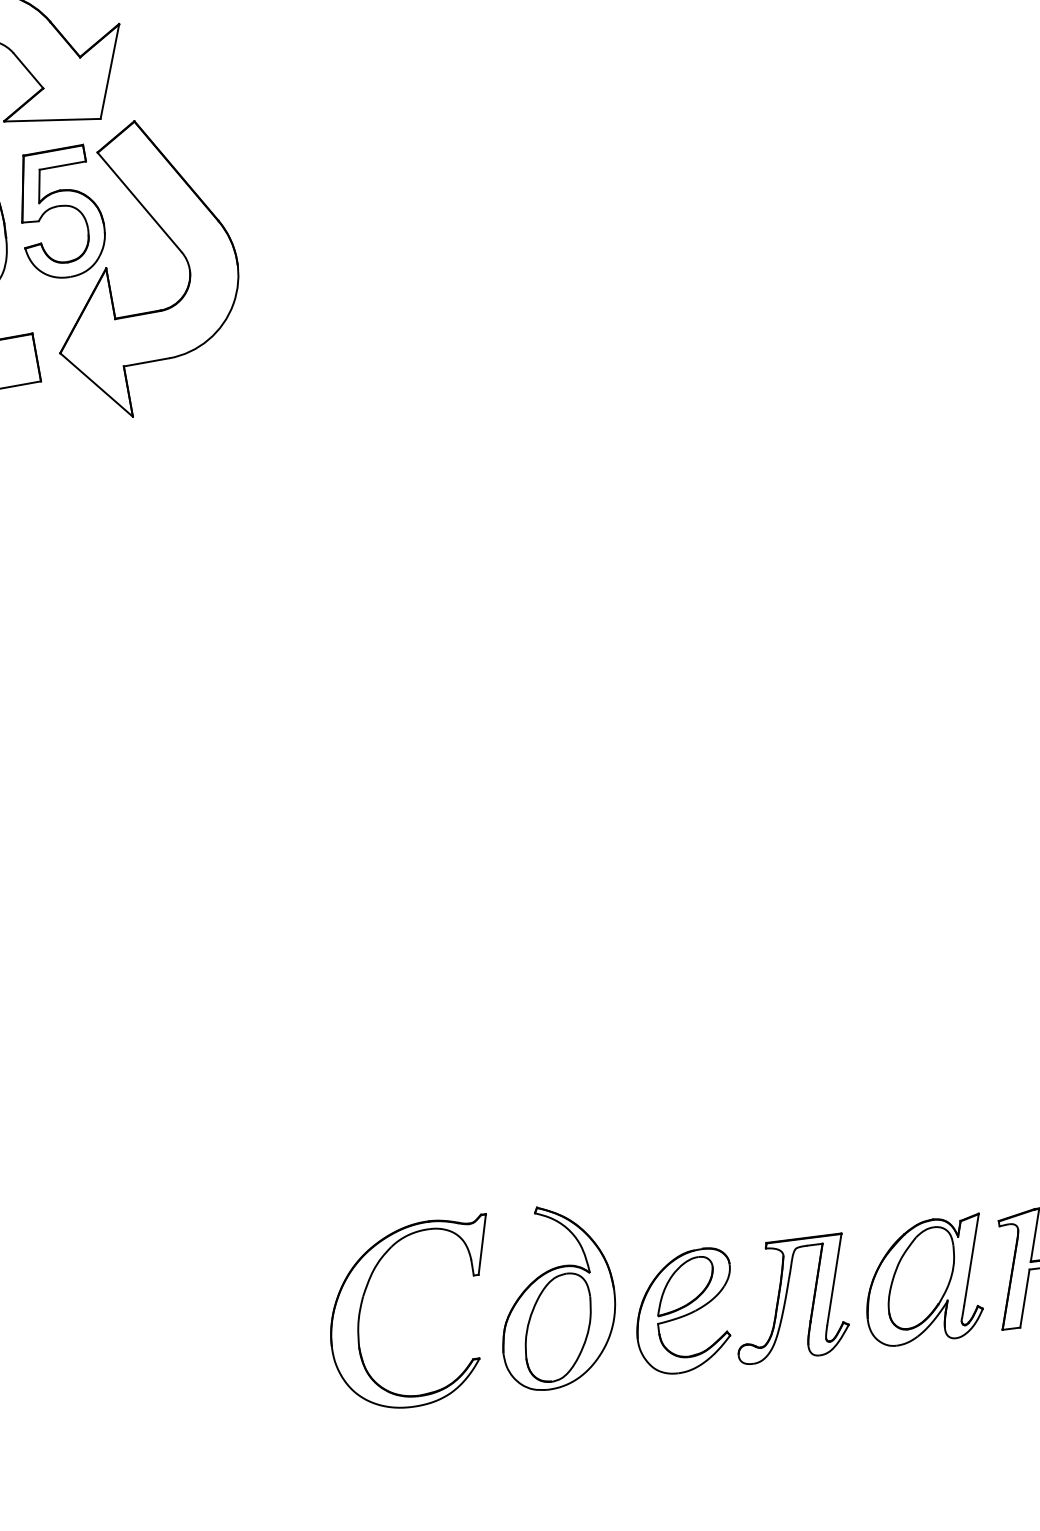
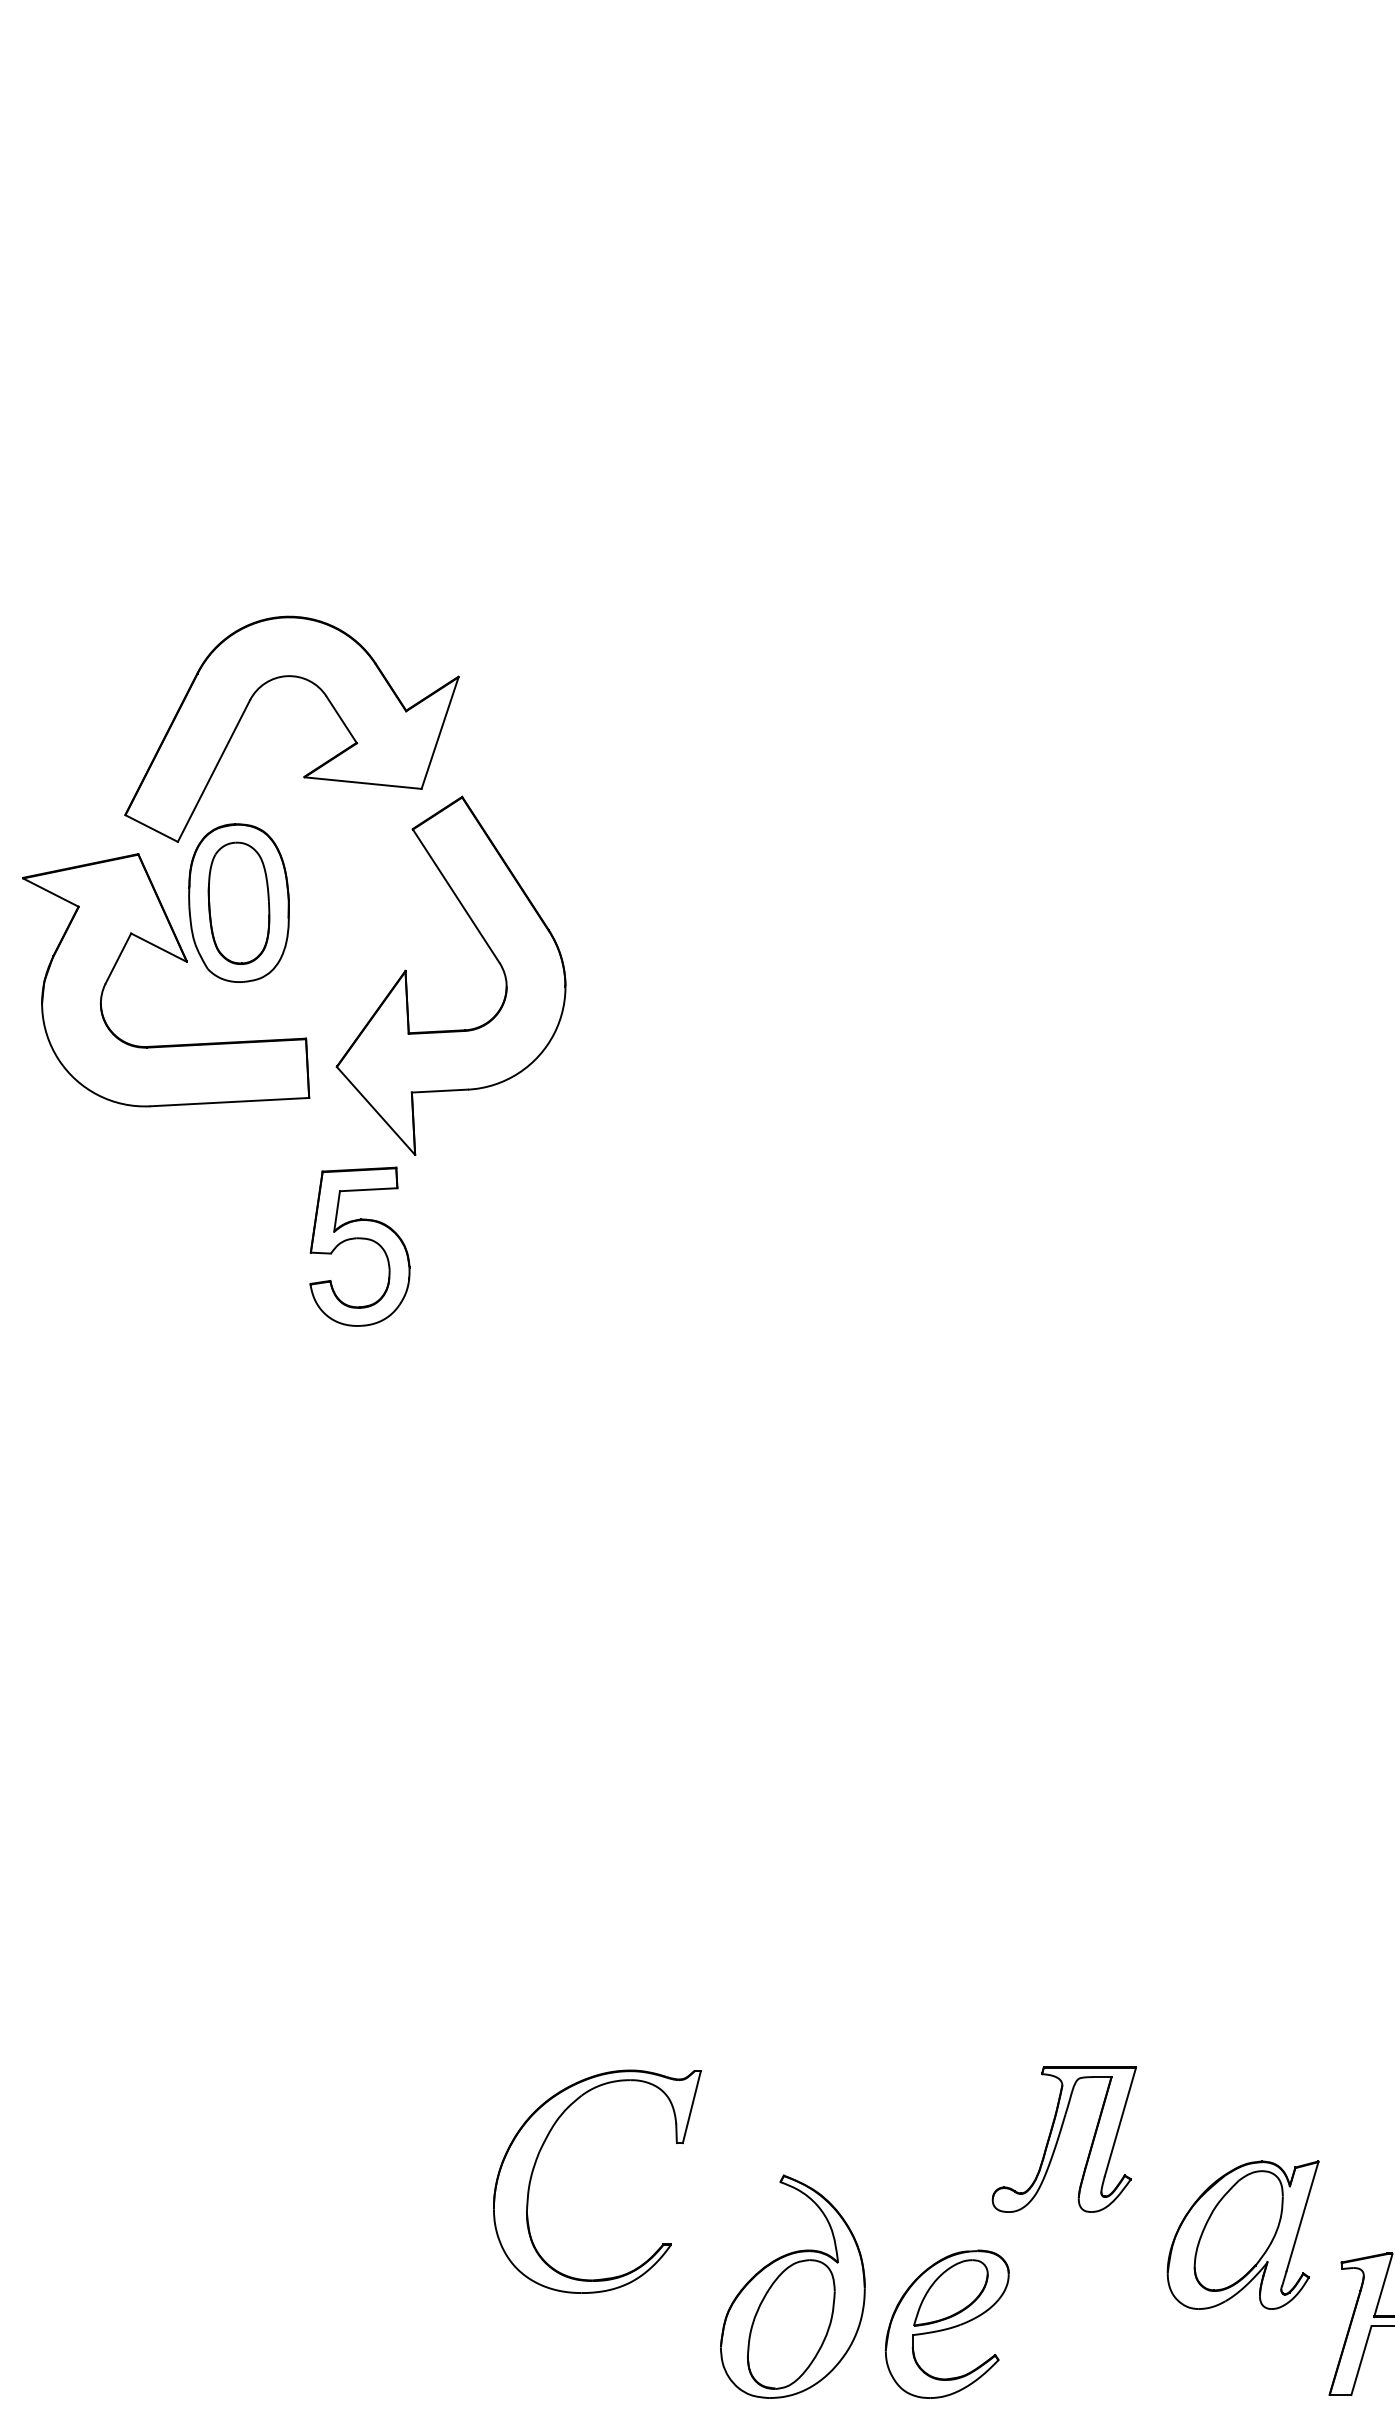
part: (60, 206) -> (359, 1239), moved
part: (924, 1280) -> (1242, 2234), moved
part: (363, 1299) -> (539, 2155), moved
part: (789, 1299) -> (1063, 2139), moved

